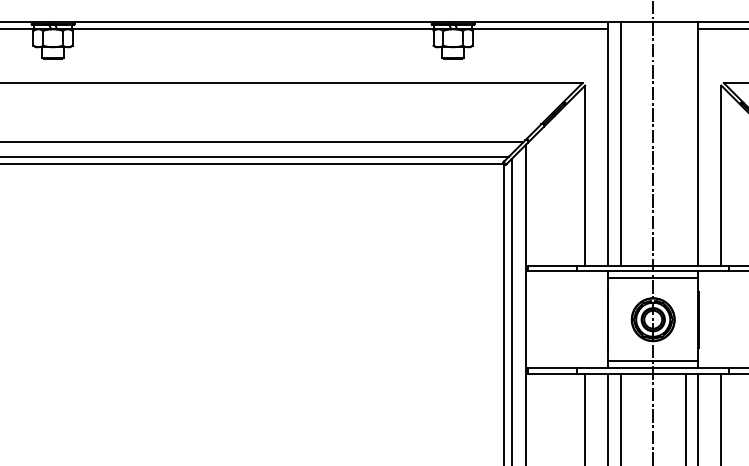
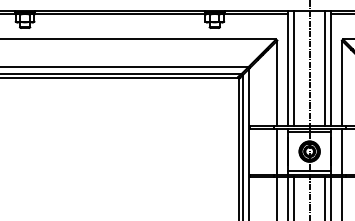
line: (684, 144) -> (324, 68), added
line: (585, 319) -> (277, 151), added
line: (720, 319) -> (341, 151), added

